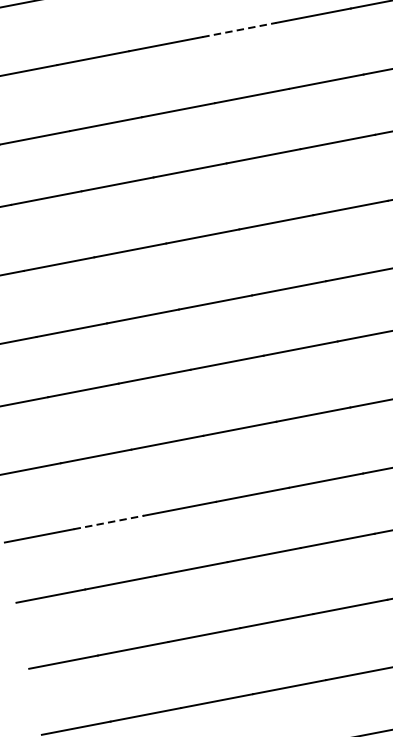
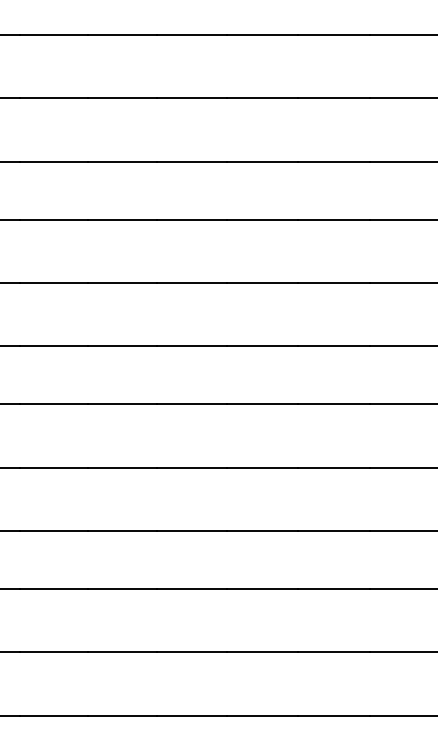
line: (239, 30) -> (262, 98), dashed -> solid
line: (109, 522) -> (54, 531), dashed -> solid

